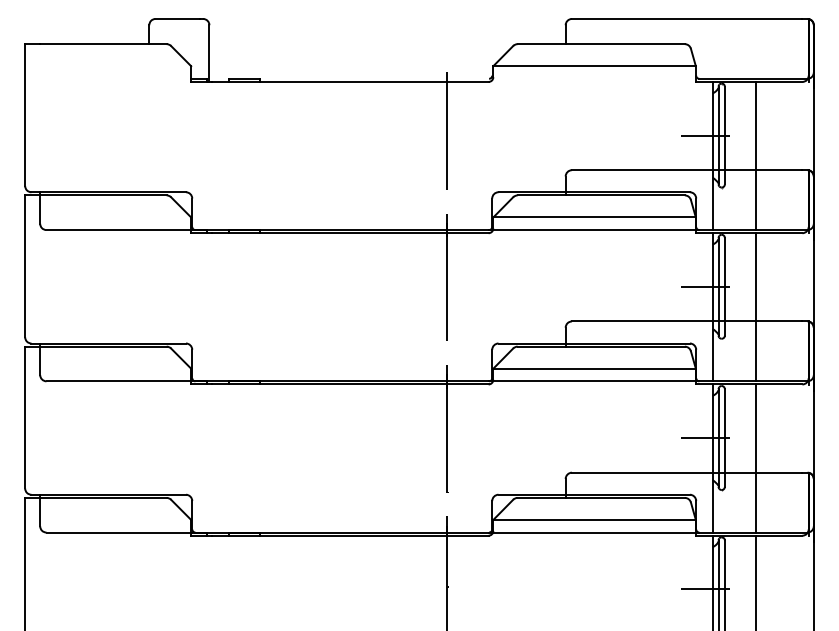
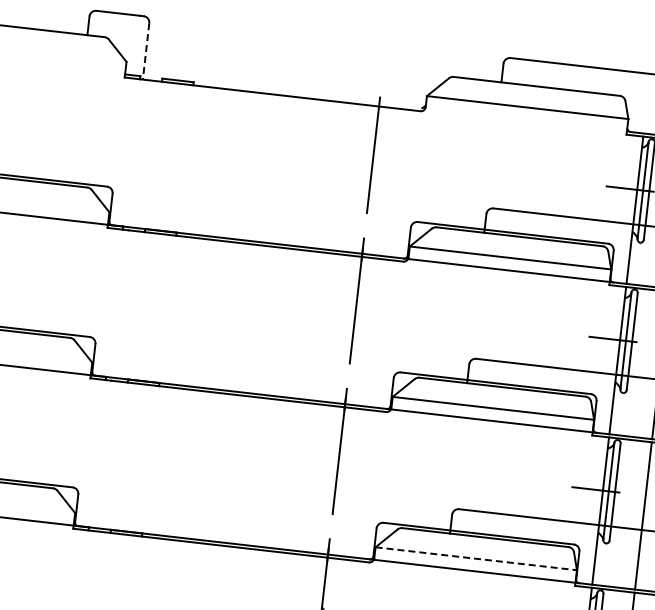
line: (209, 54) -> (146, 52), solid -> dashed
line: (595, 519) -> (477, 558), solid -> dashed

